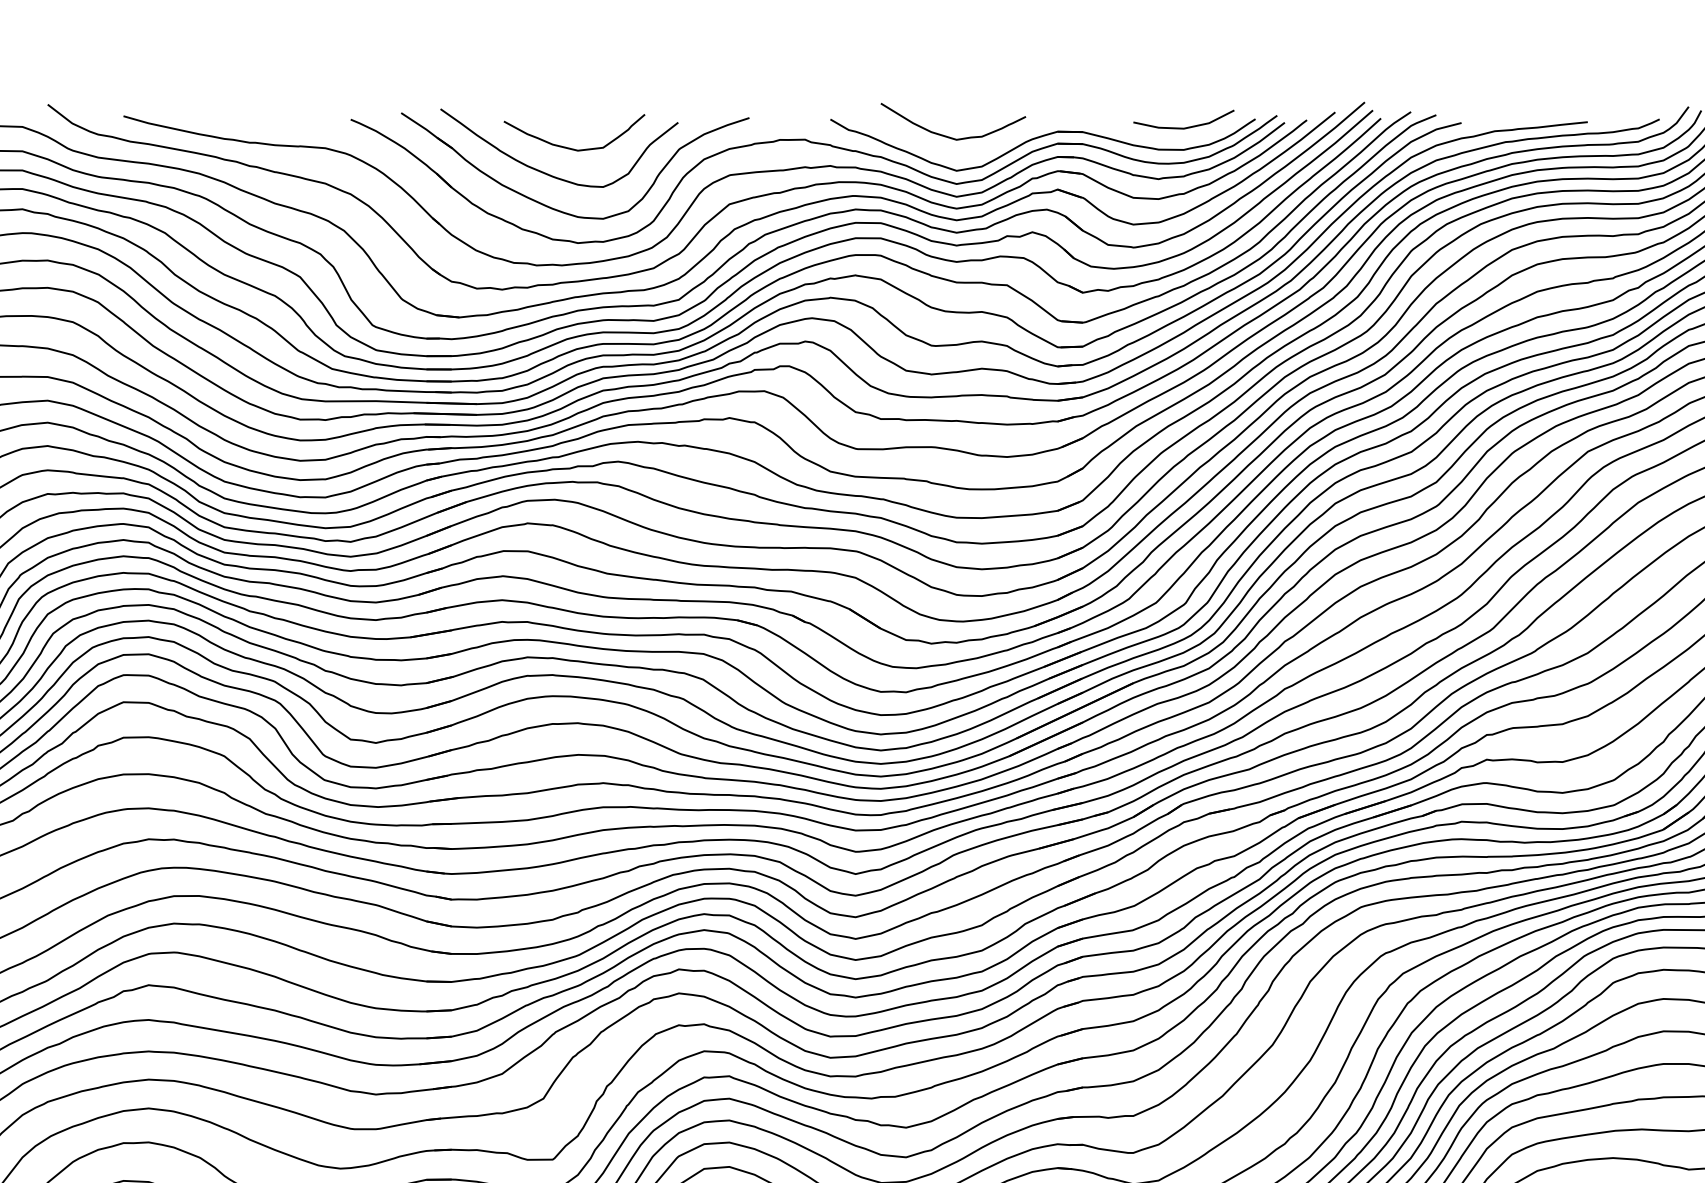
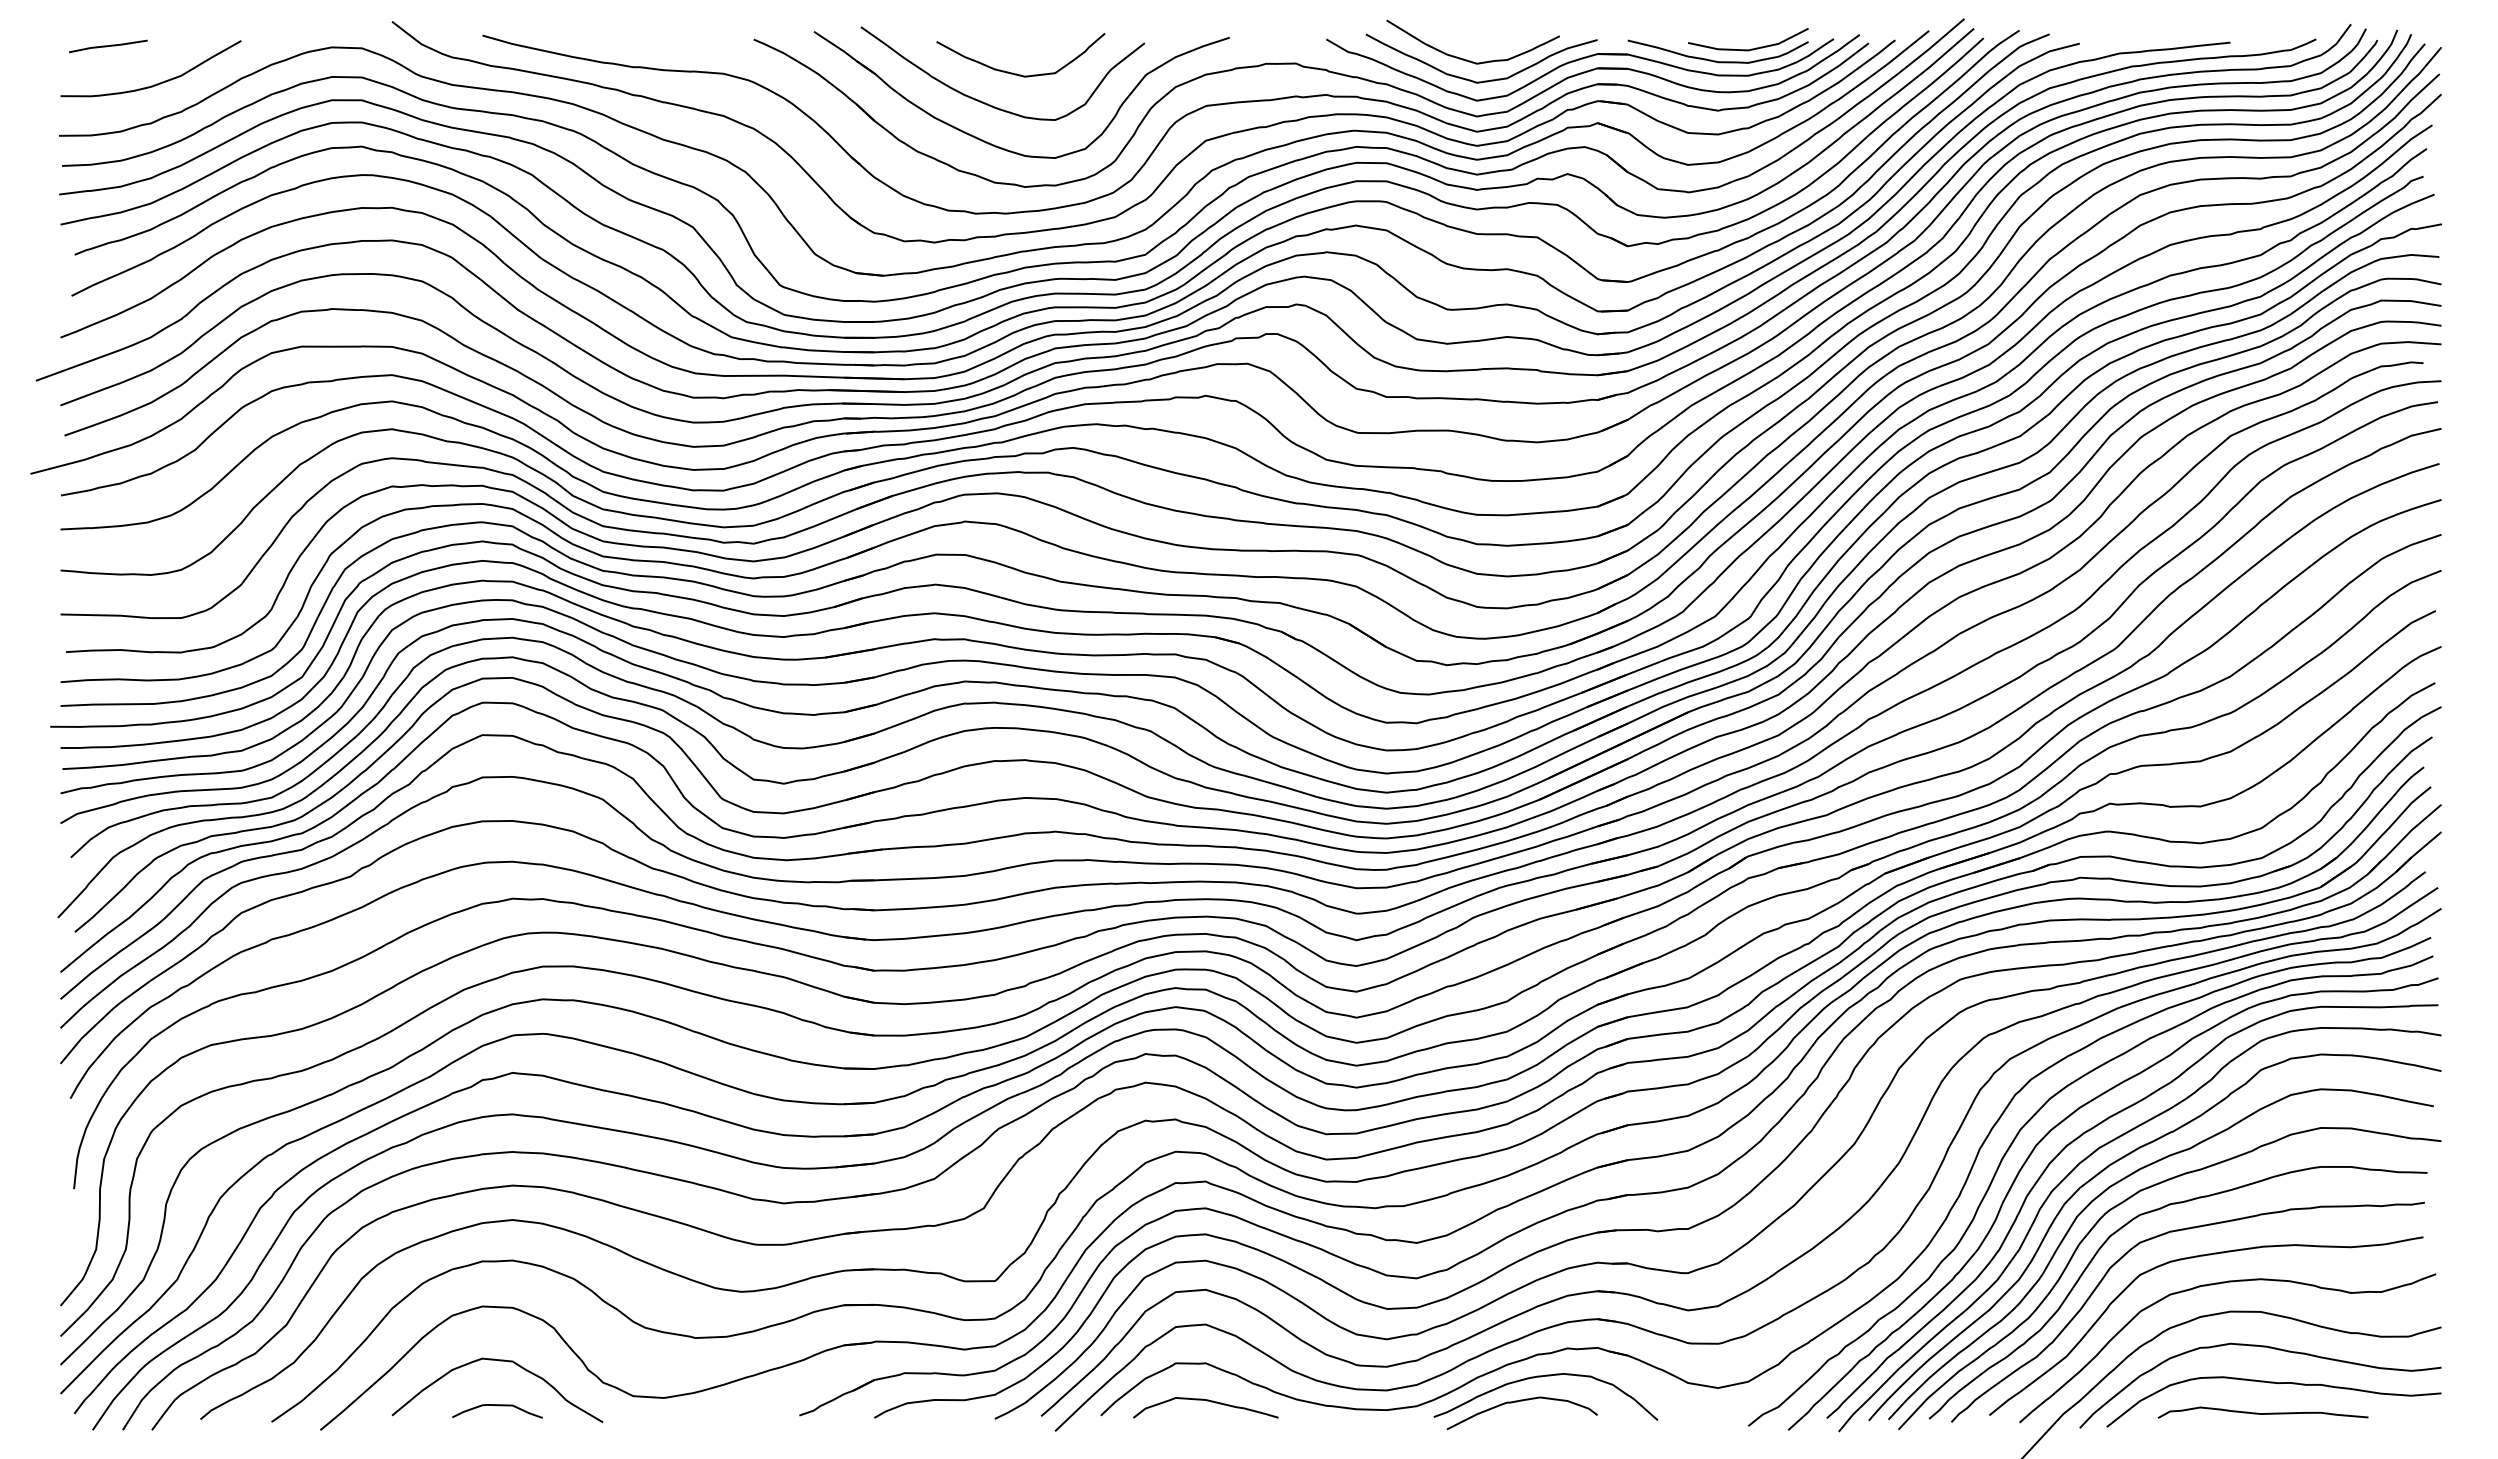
curve: (1157, 137) -> (1716, 60), added
curve: (962, 153) -> (1484, 80), added

